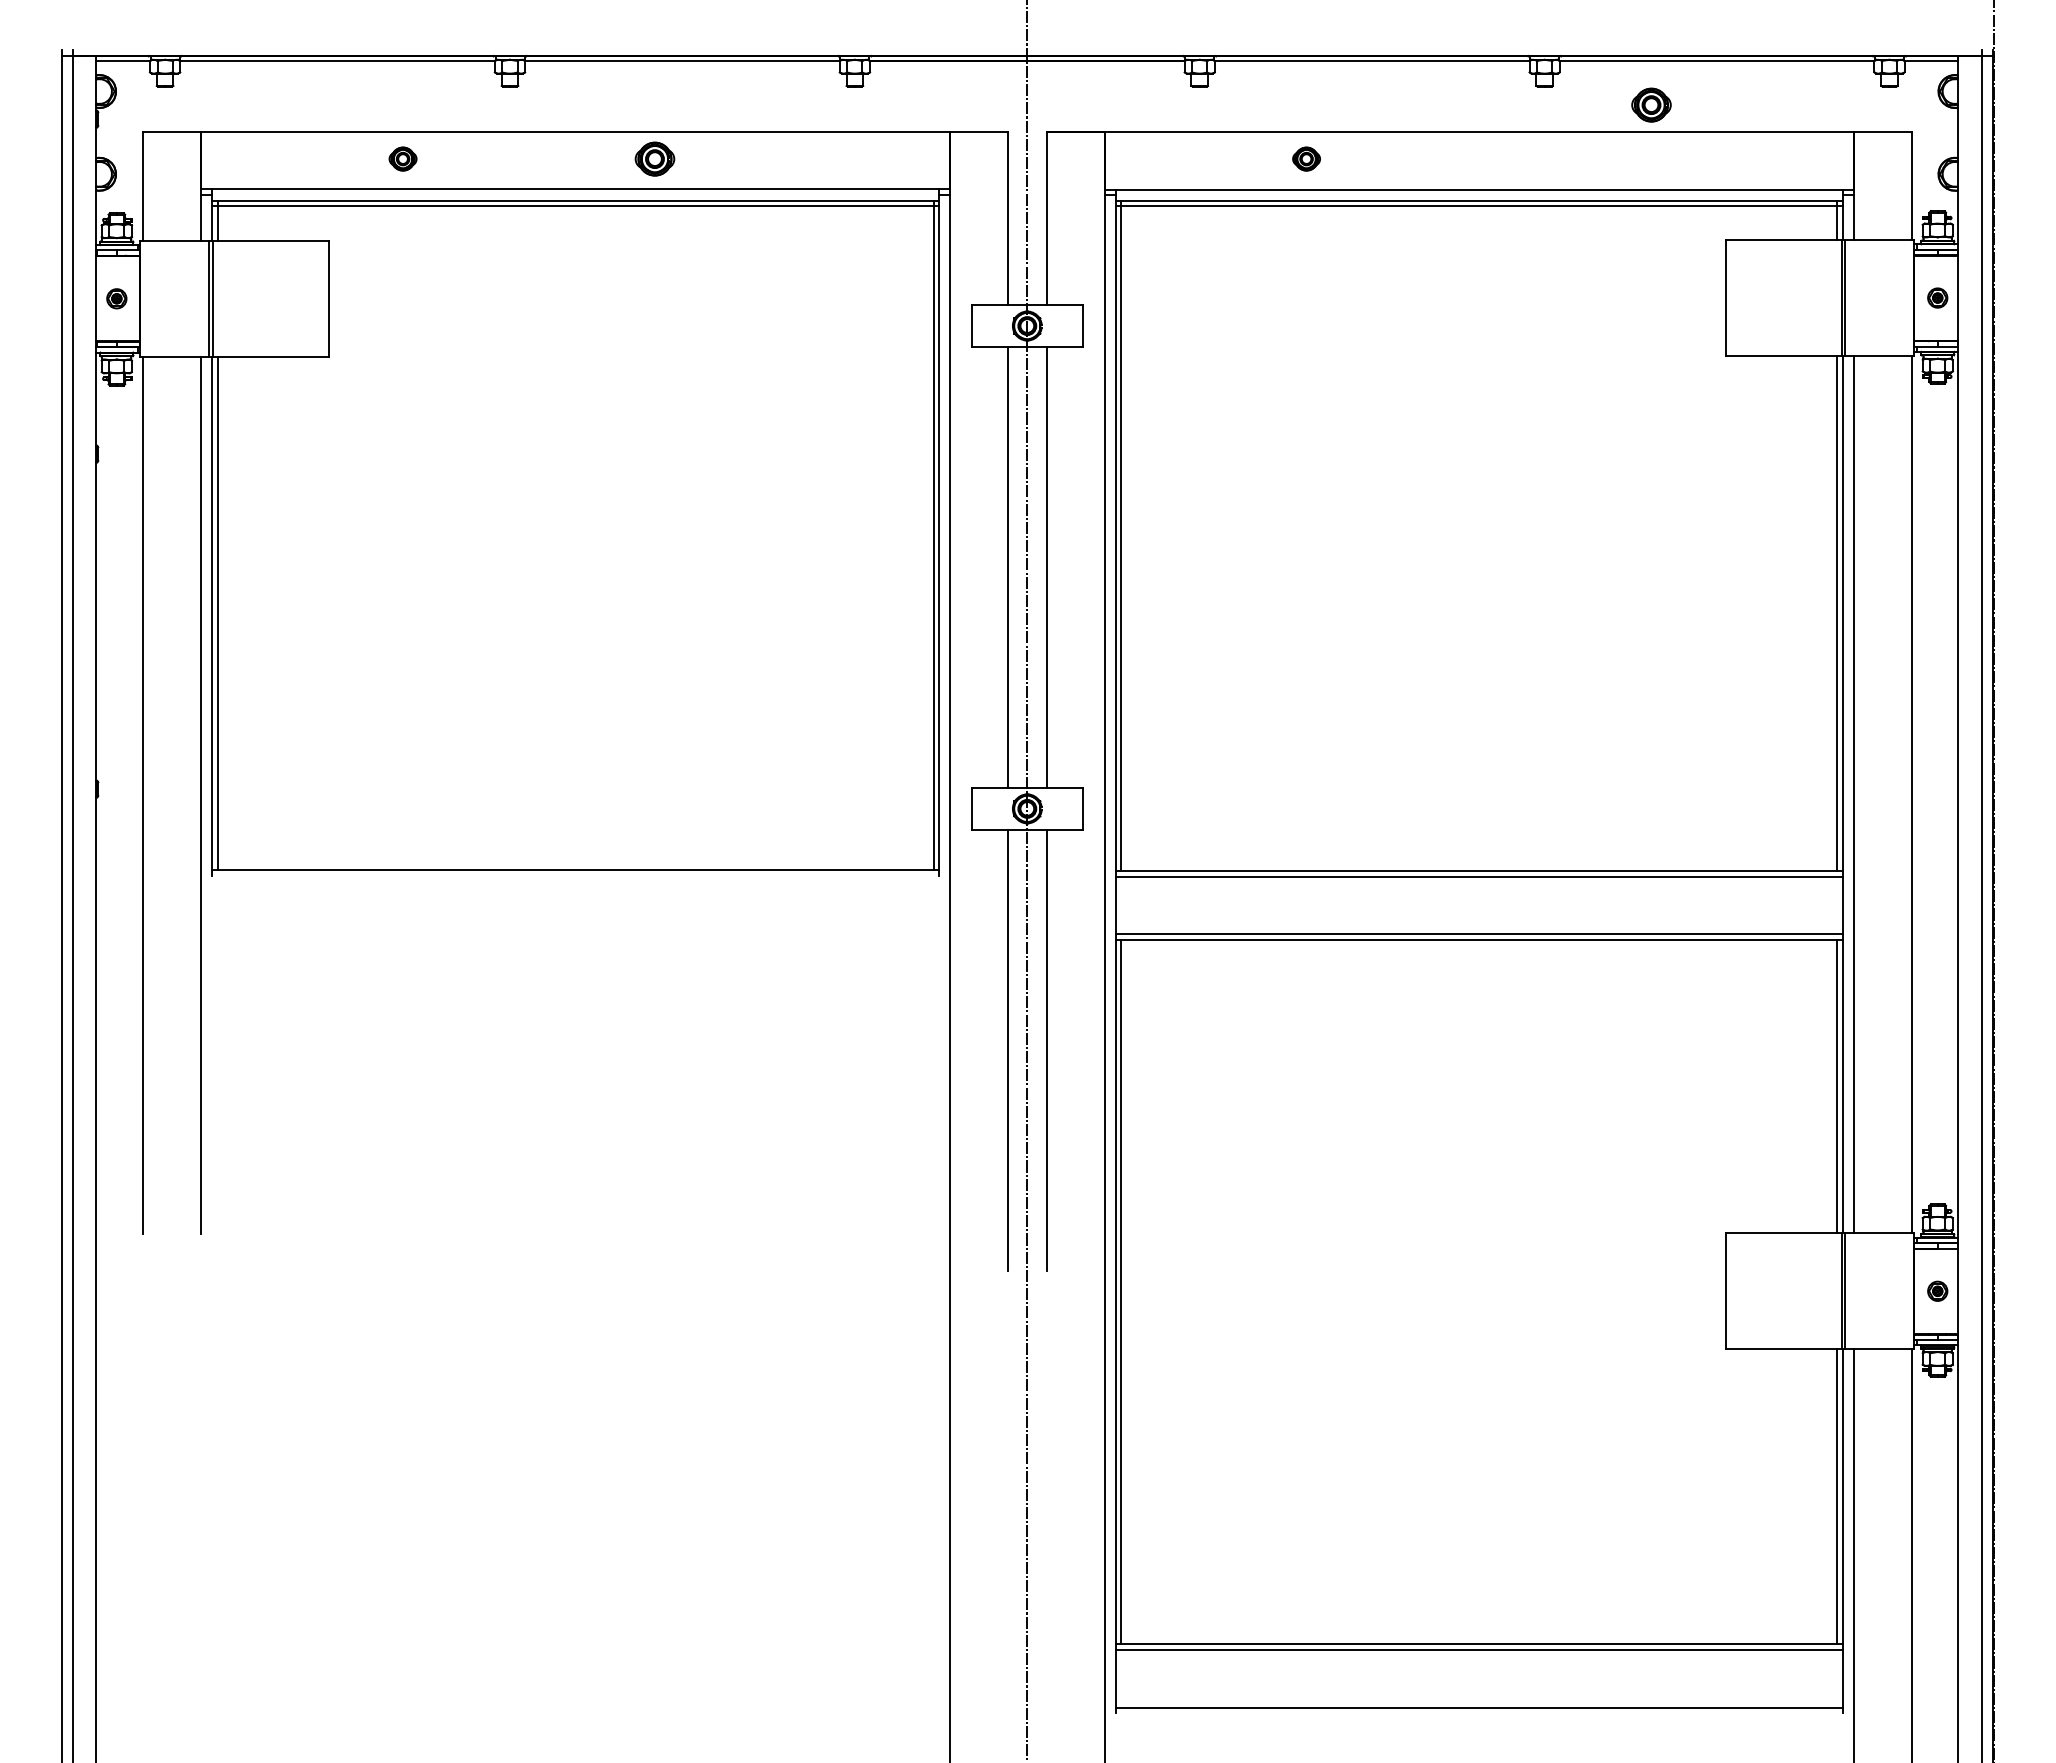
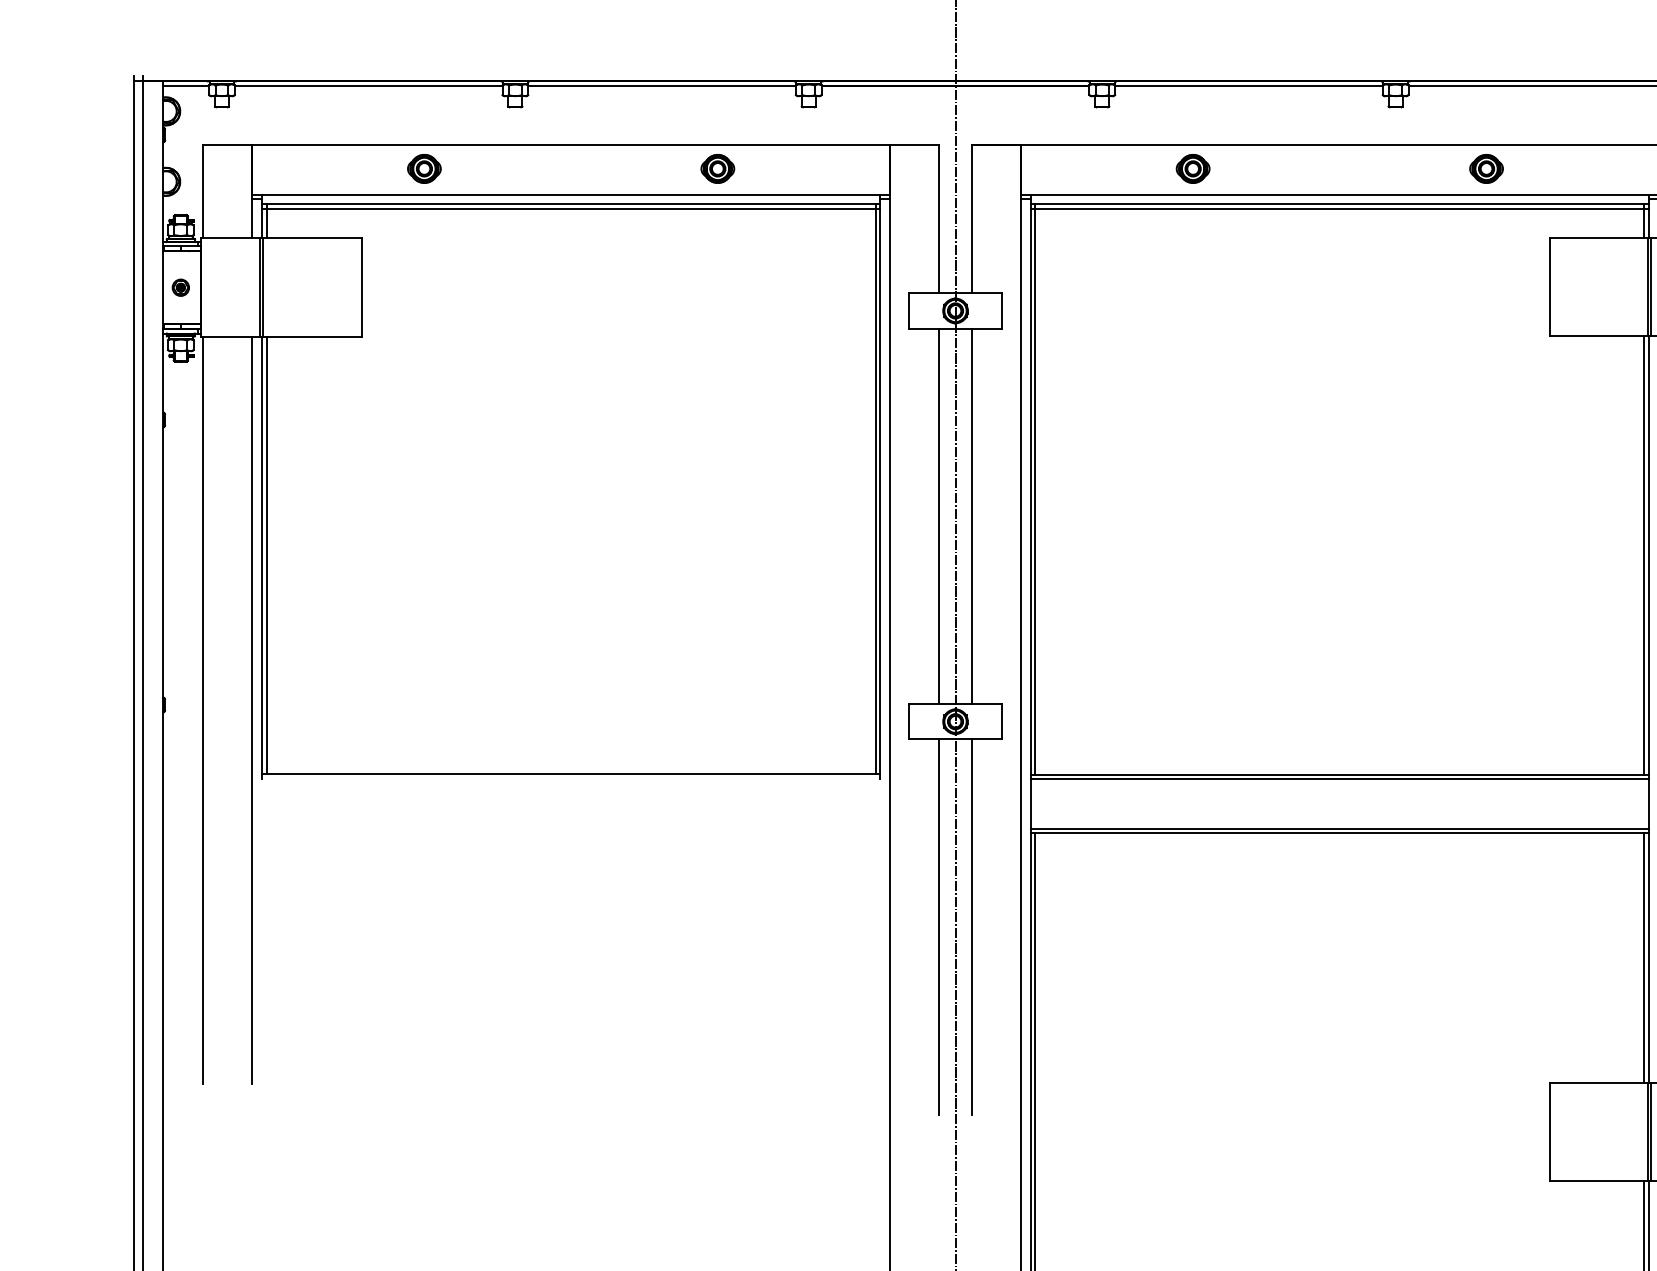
part: (1651, 104) -> (1486, 168), moved
part: (402, 158) -> (423, 168), size x1.43
part: (654, 158) -> (717, 168), moved
part: (1306, 158) -> (1193, 168), size x1.43

